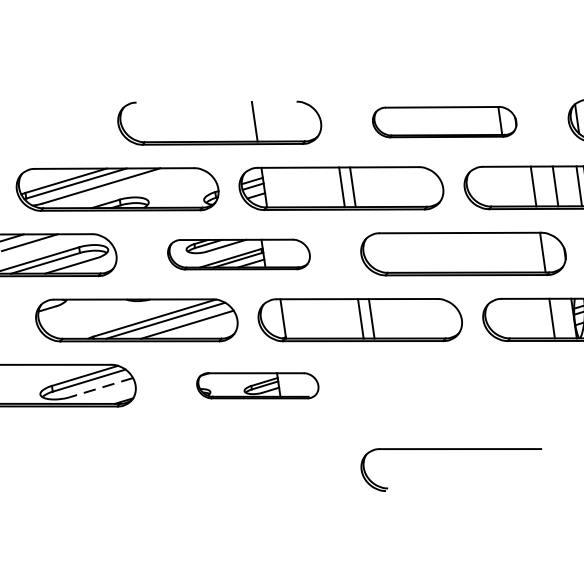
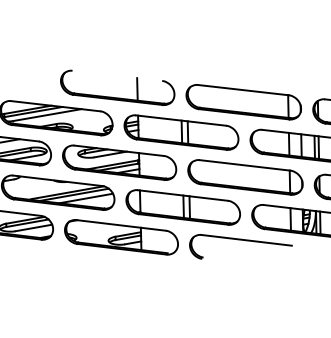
part: (444, 122) -> (243, 102), size x1.43
part: (238, 254) -> (119, 162), size x1.43
part: (257, 385) -> (121, 237), size x1.67
line: (100, 386) -> (33, 227), dashed -> solid
part: (450, 461) -> (240, 246), moved

